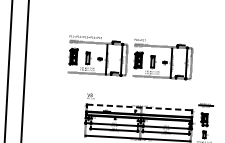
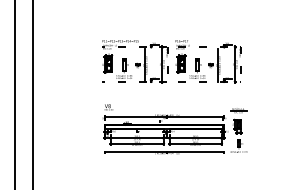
part: (130, 57) -> (171, 61), moved
line: (139, 107) -> (164, 116), dashed -> solid

